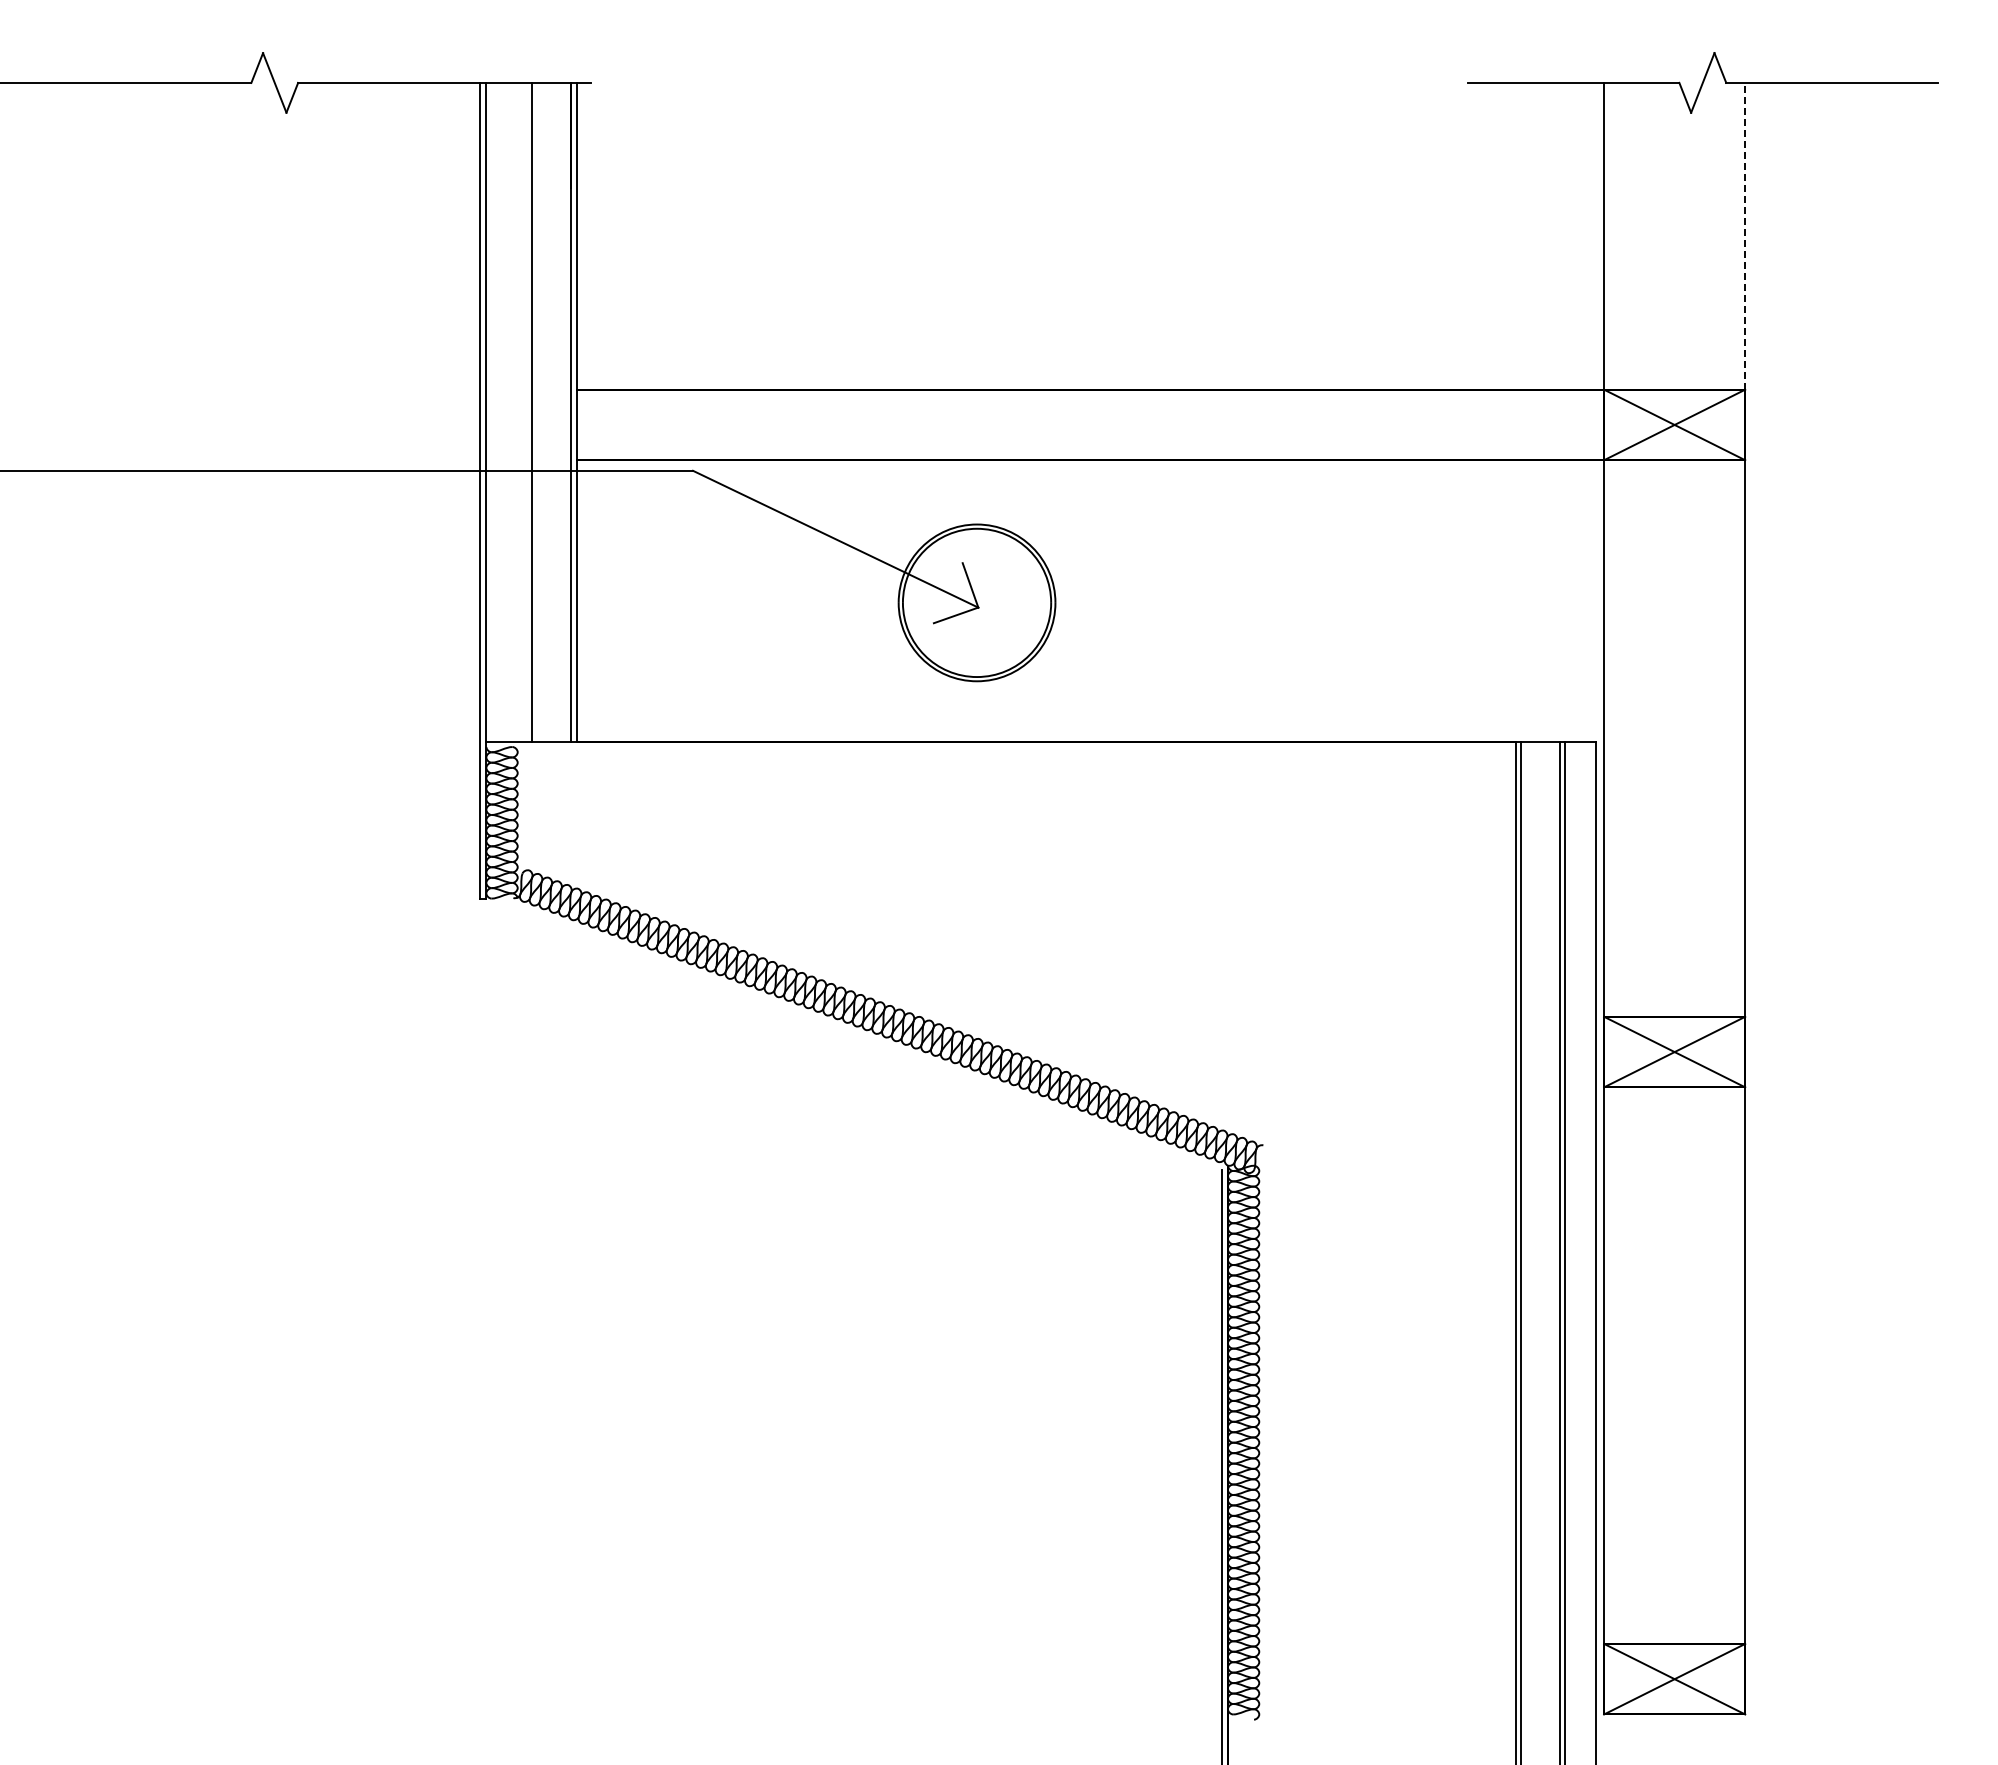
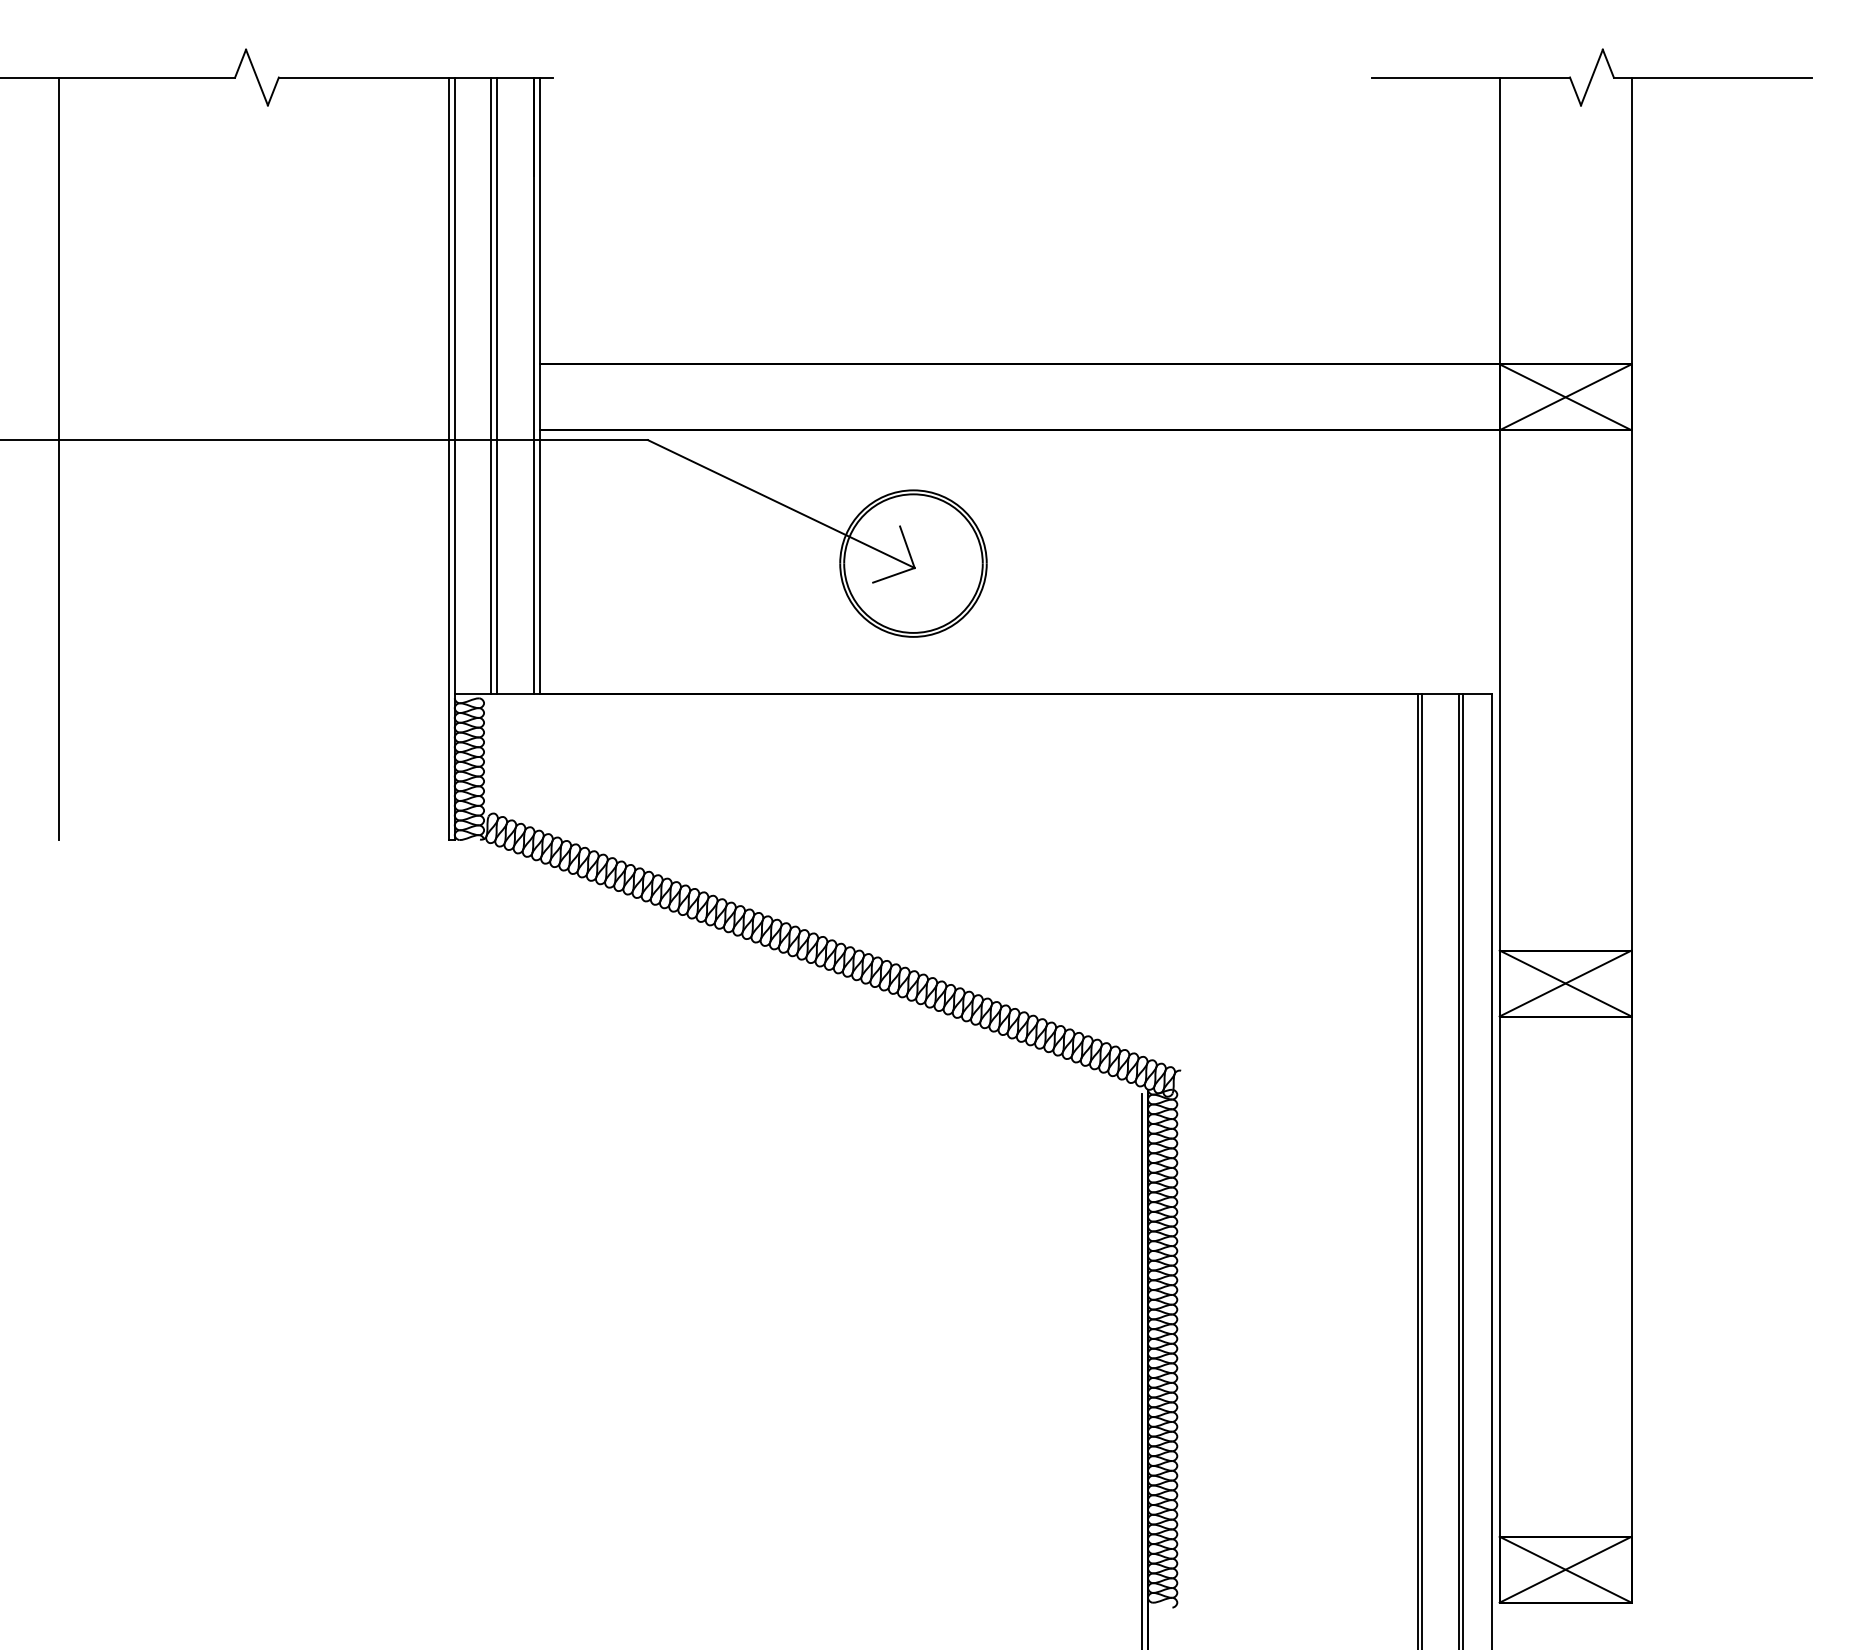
line: (1745, 235) -> (1631, 220), dashed -> solid
line: (525, 412) -> (491, 385), added
line: (63, 490) -> (59, 458), added

